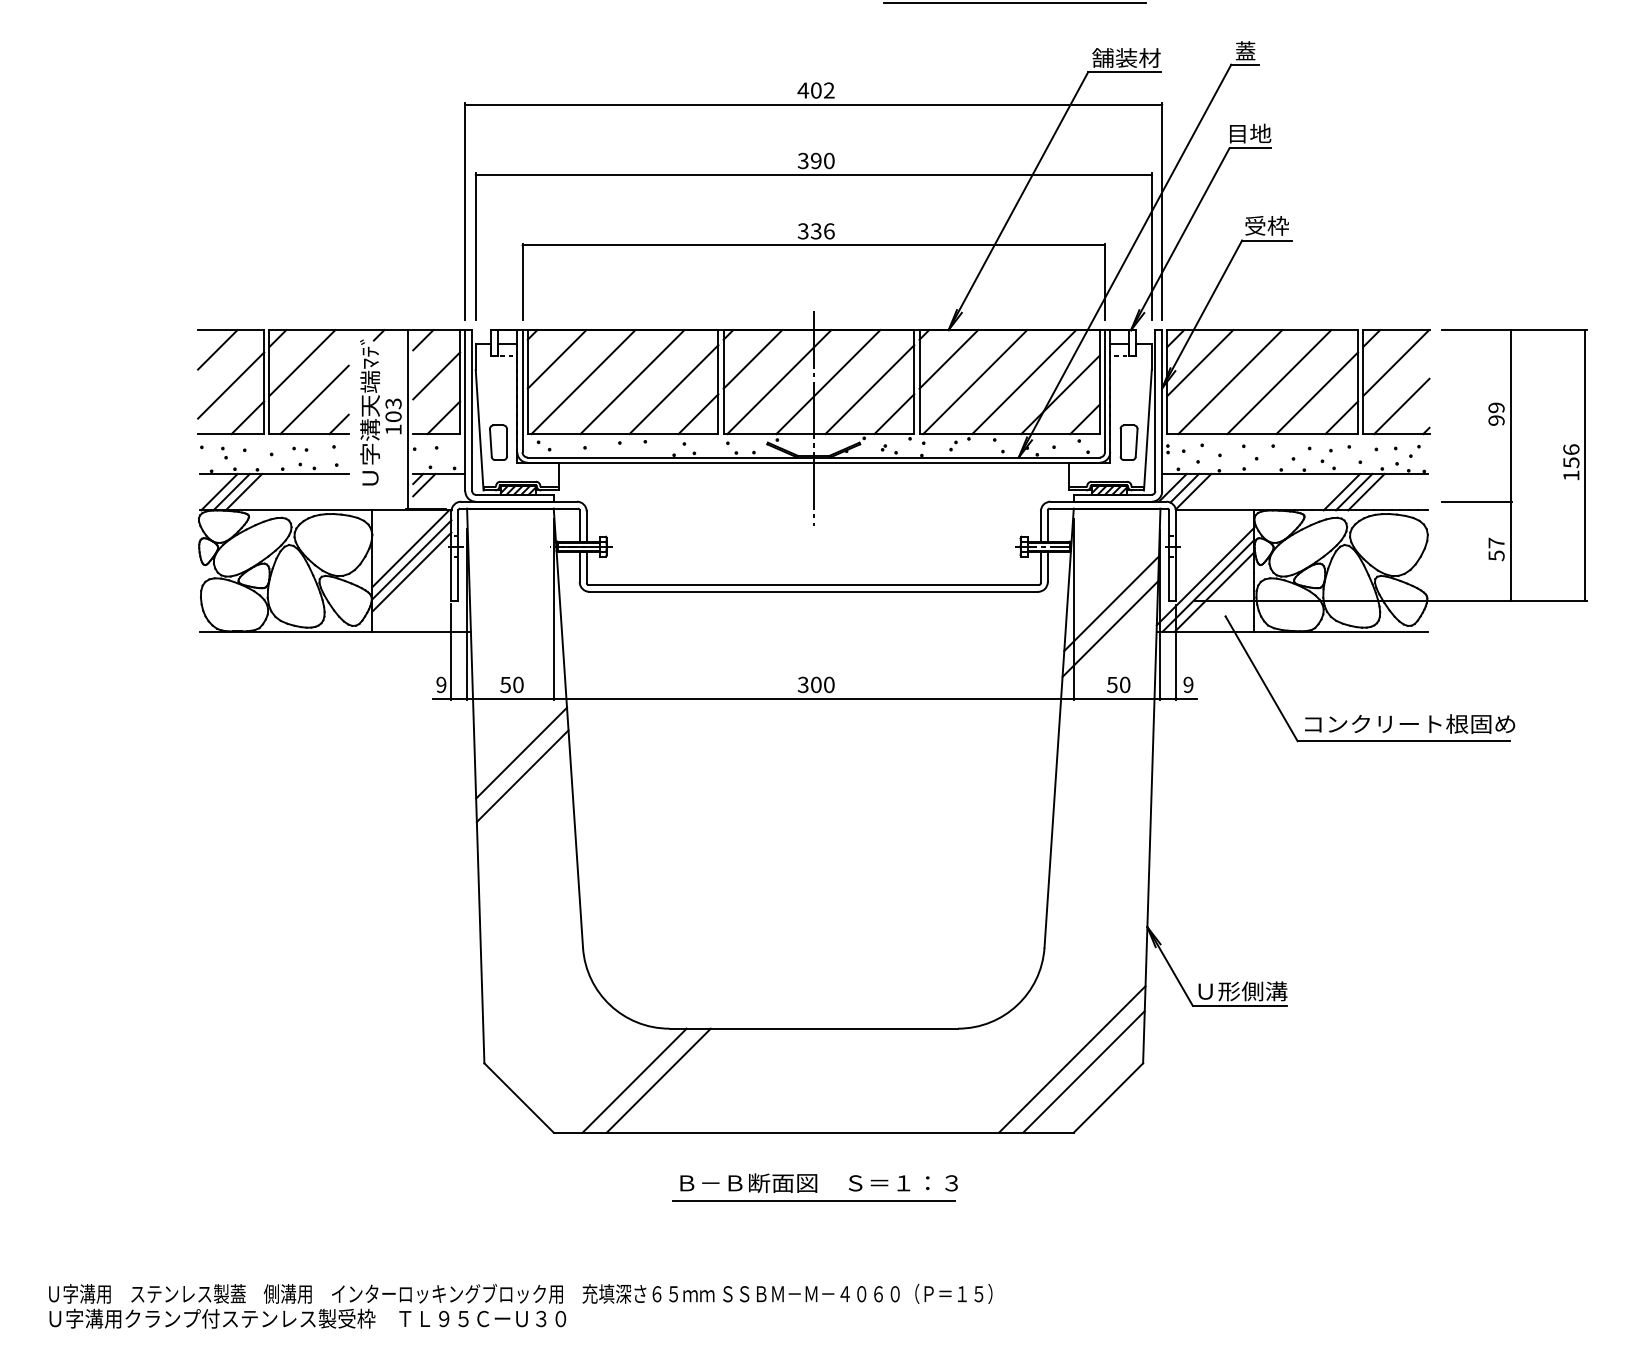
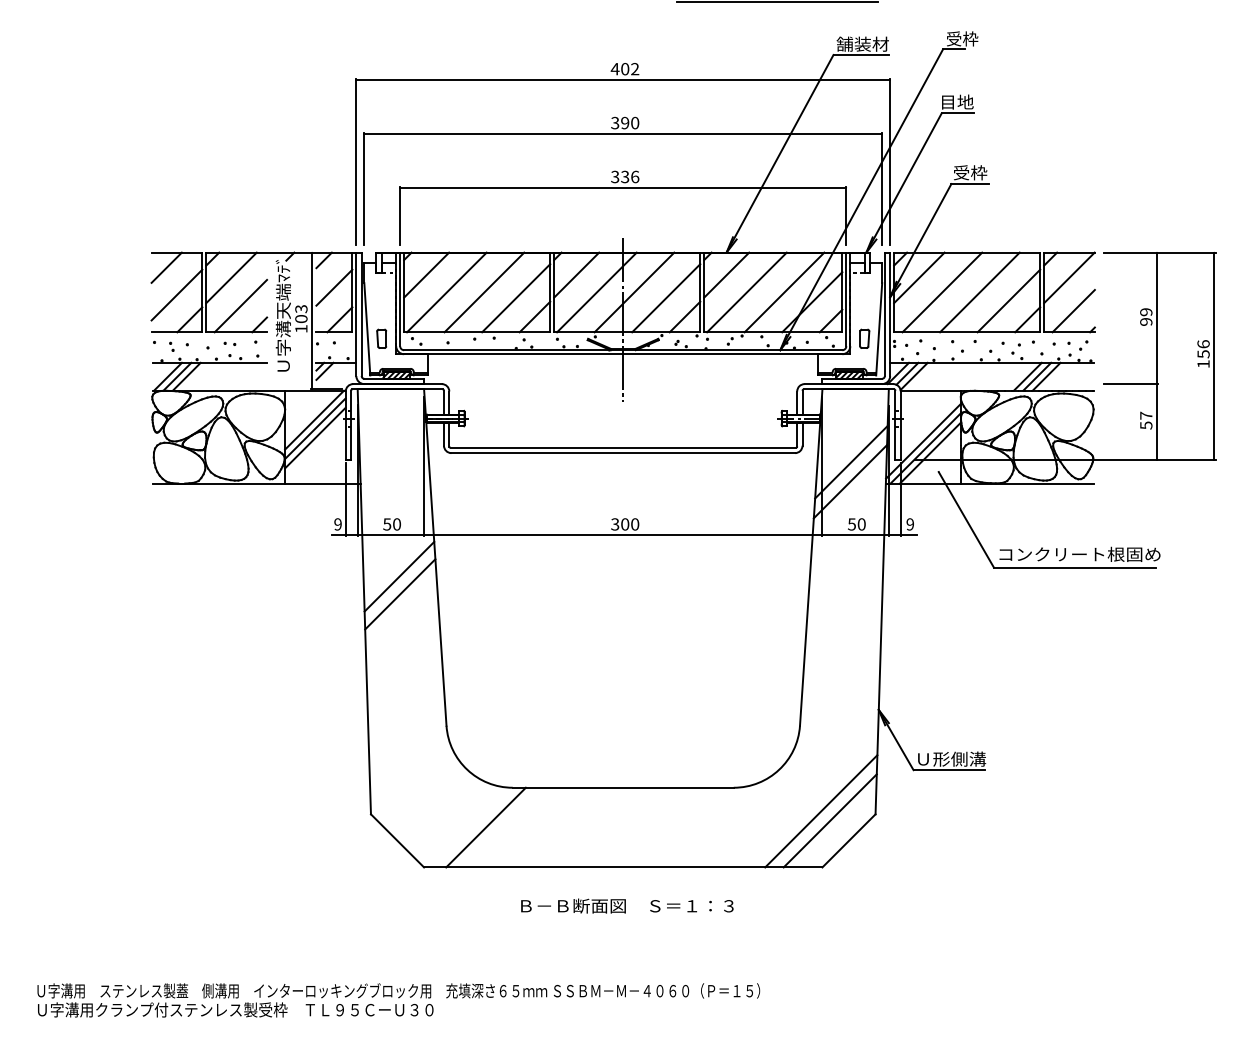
text: (1256, 50) -> (962, 38), 蓋 -> 受枠
part: (498, 442) -> (381, 338), size x0.7
part: (1128, 442) -> (864, 338), size x0.7
line: (658, 1080) -> (504, 827), removed
line: (813, 1200) -> (623, 919), removed

